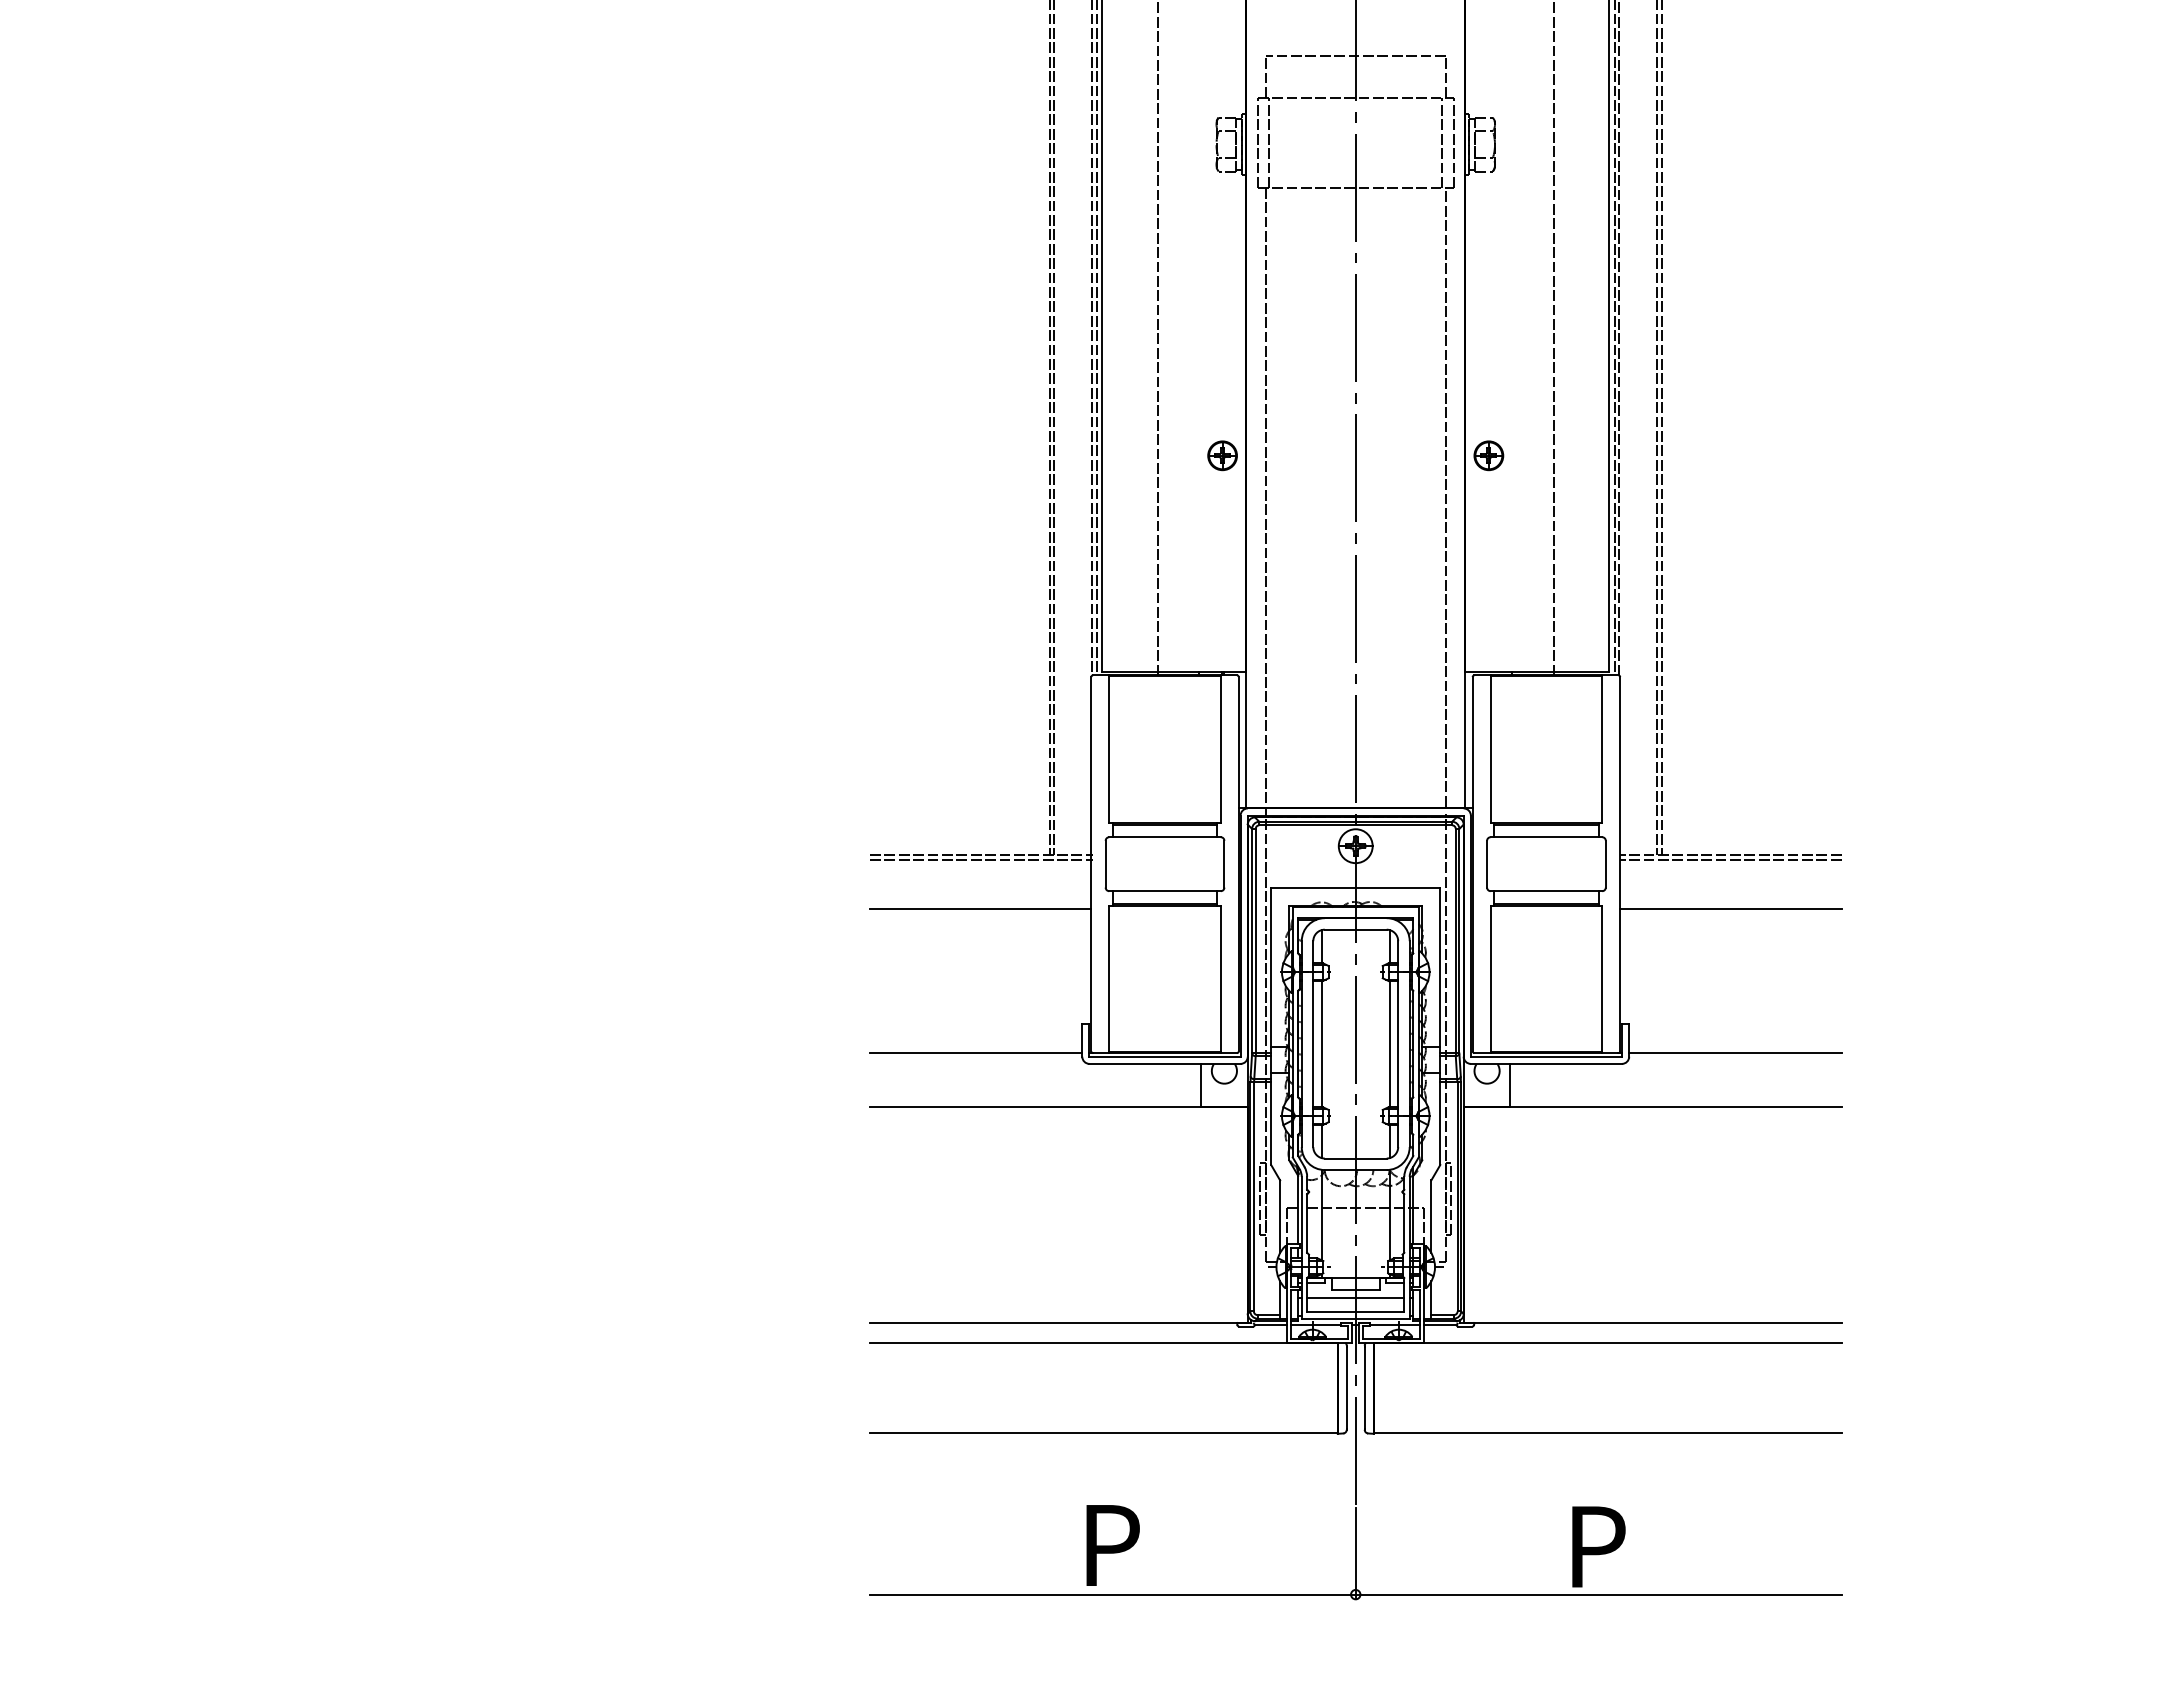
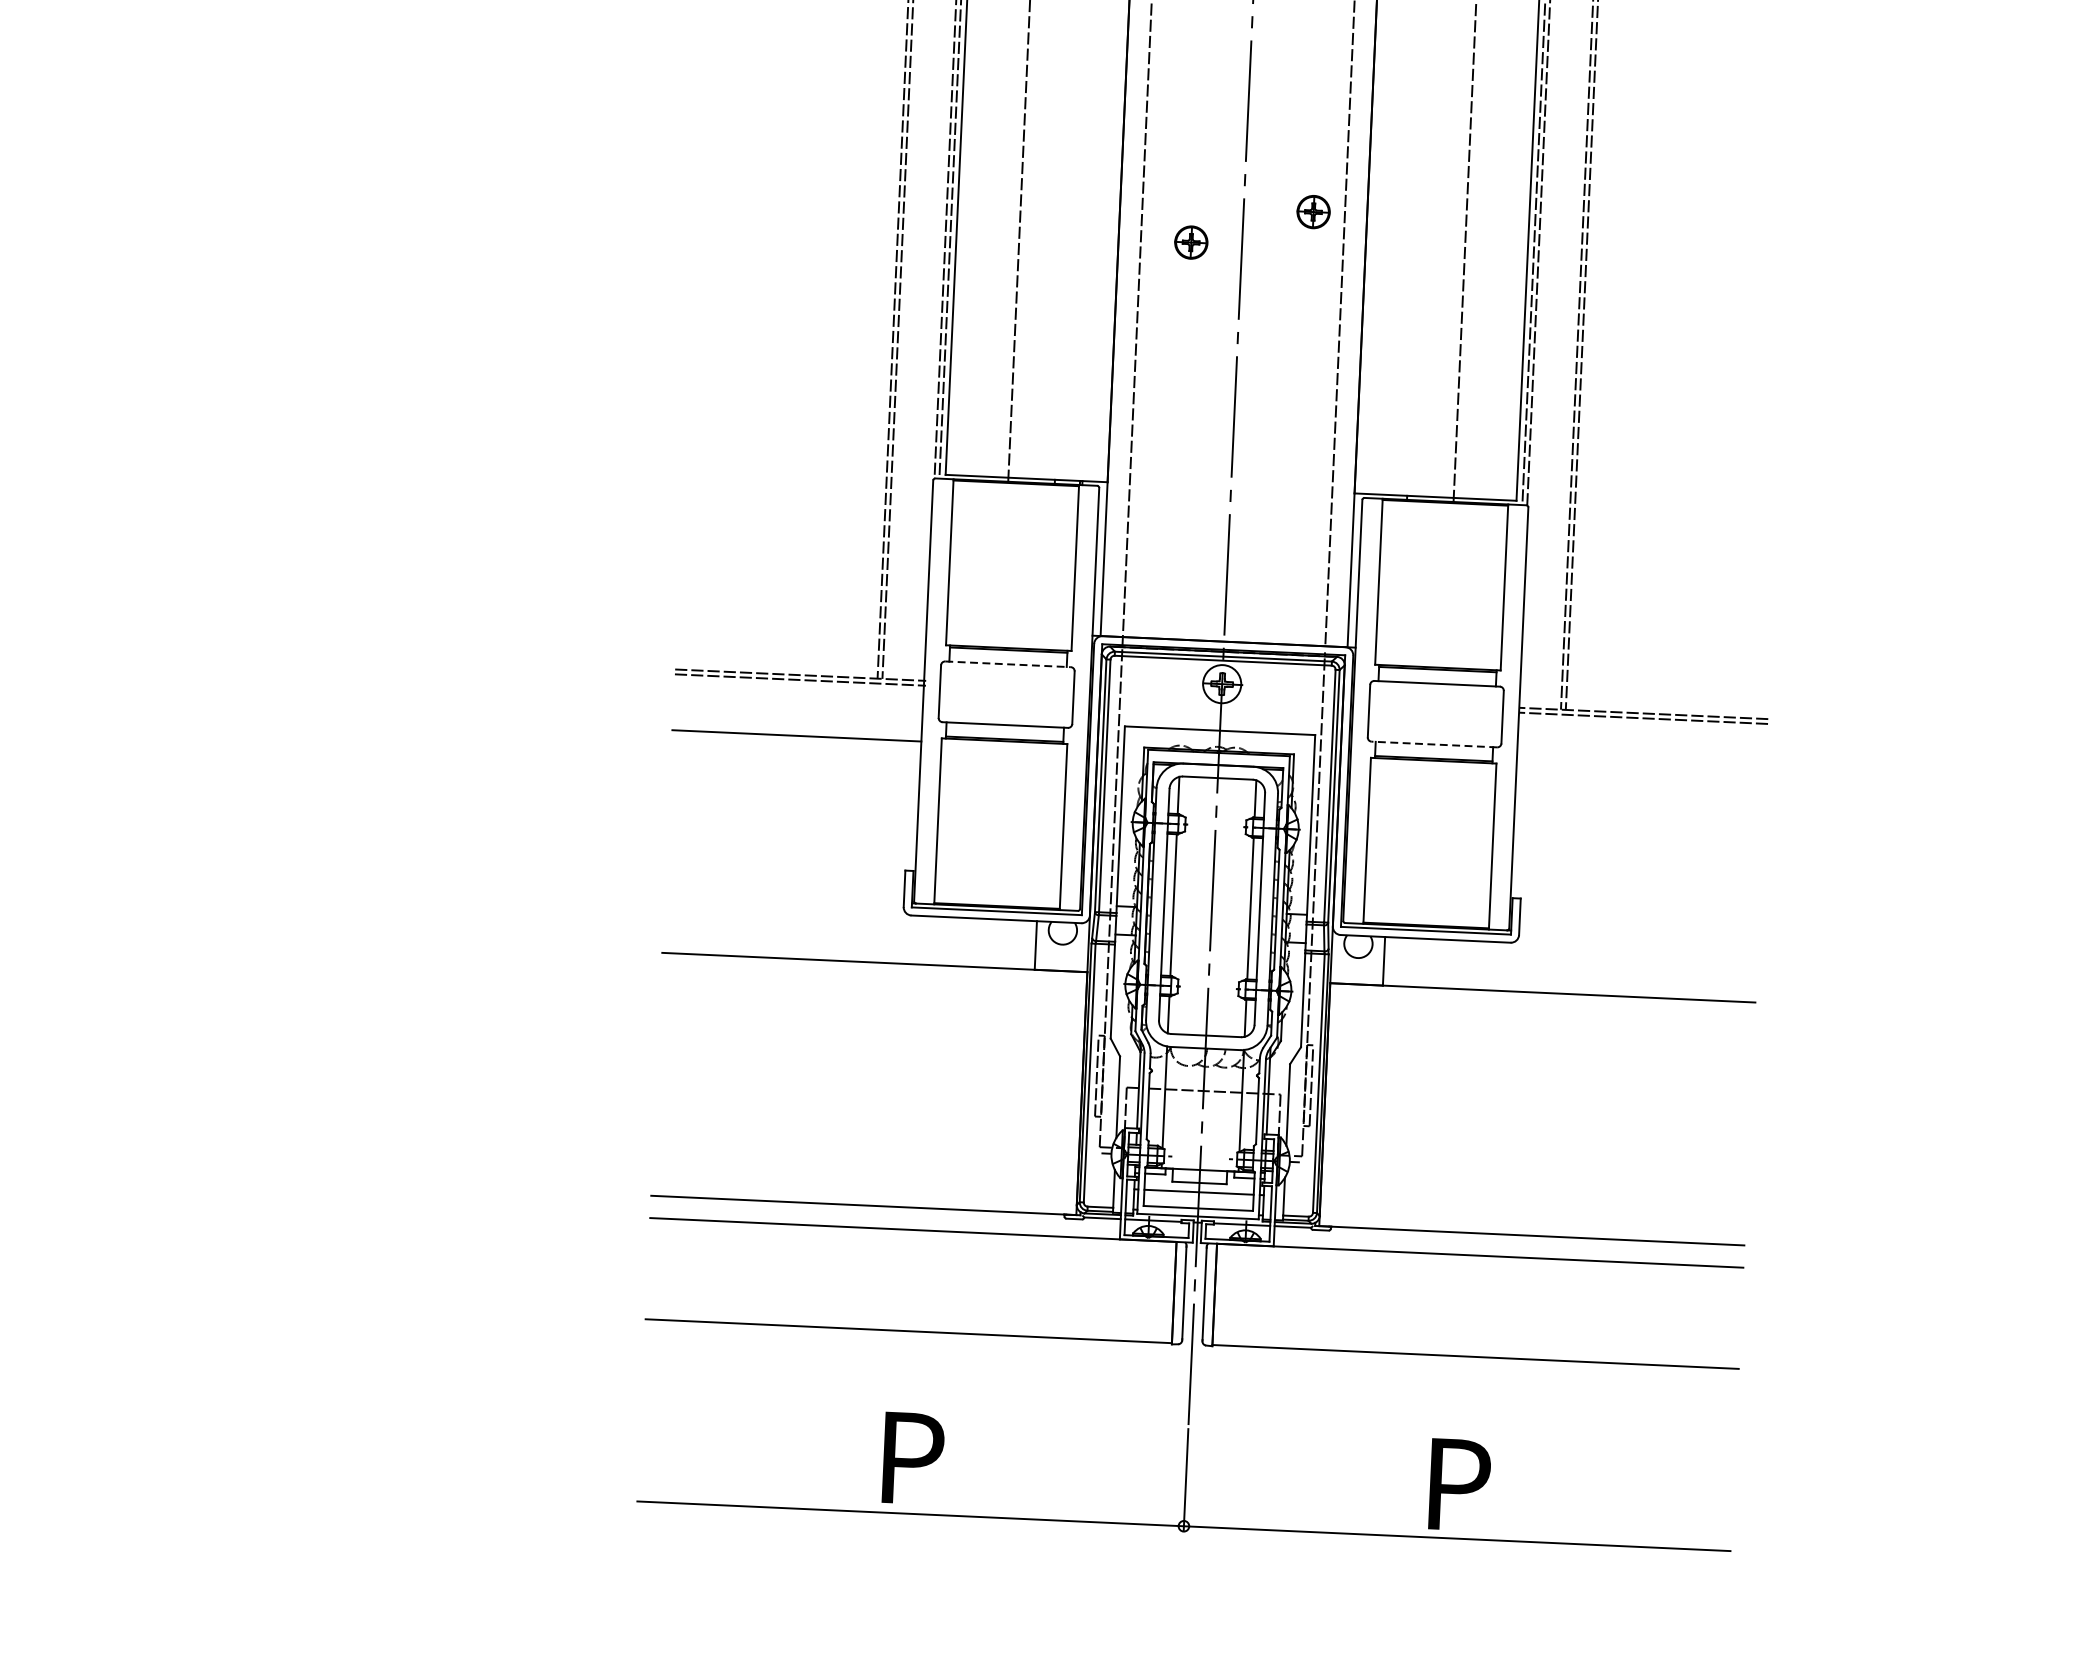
part: (1222, 455) -> (1191, 242), moved
part: (1488, 455) -> (1313, 211), moved
line: (1165, 837) -> (1008, 664), solid -> dashed
line: (1546, 891) -> (1434, 744), solid -> dashed
line: (1730, 909) -> (1640, 774), removed
line: (975, 1053) -> (783, 897), removed
line: (1735, 1053) -> (1638, 936), removed

